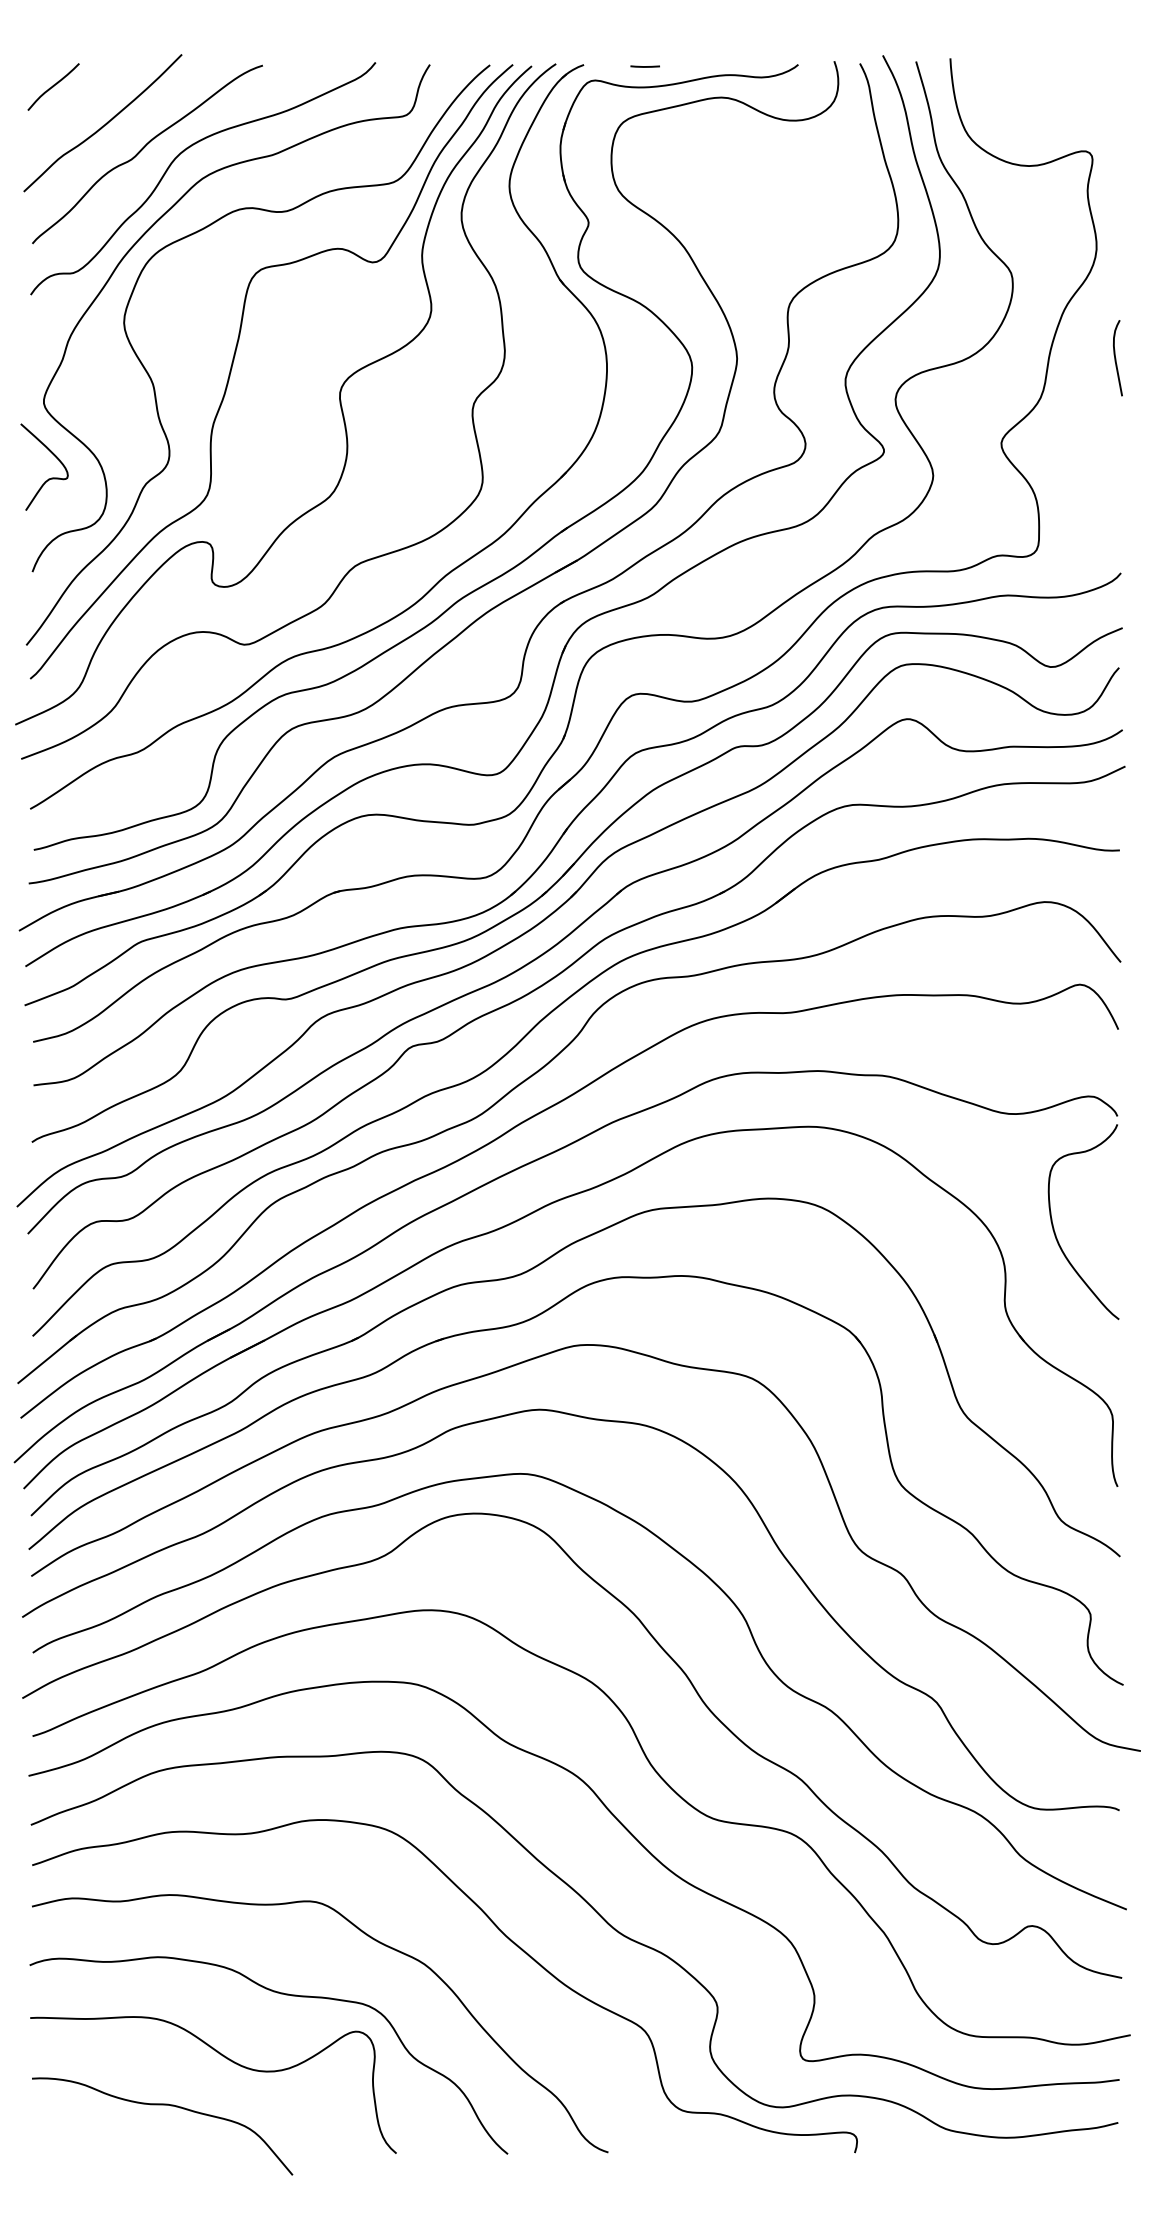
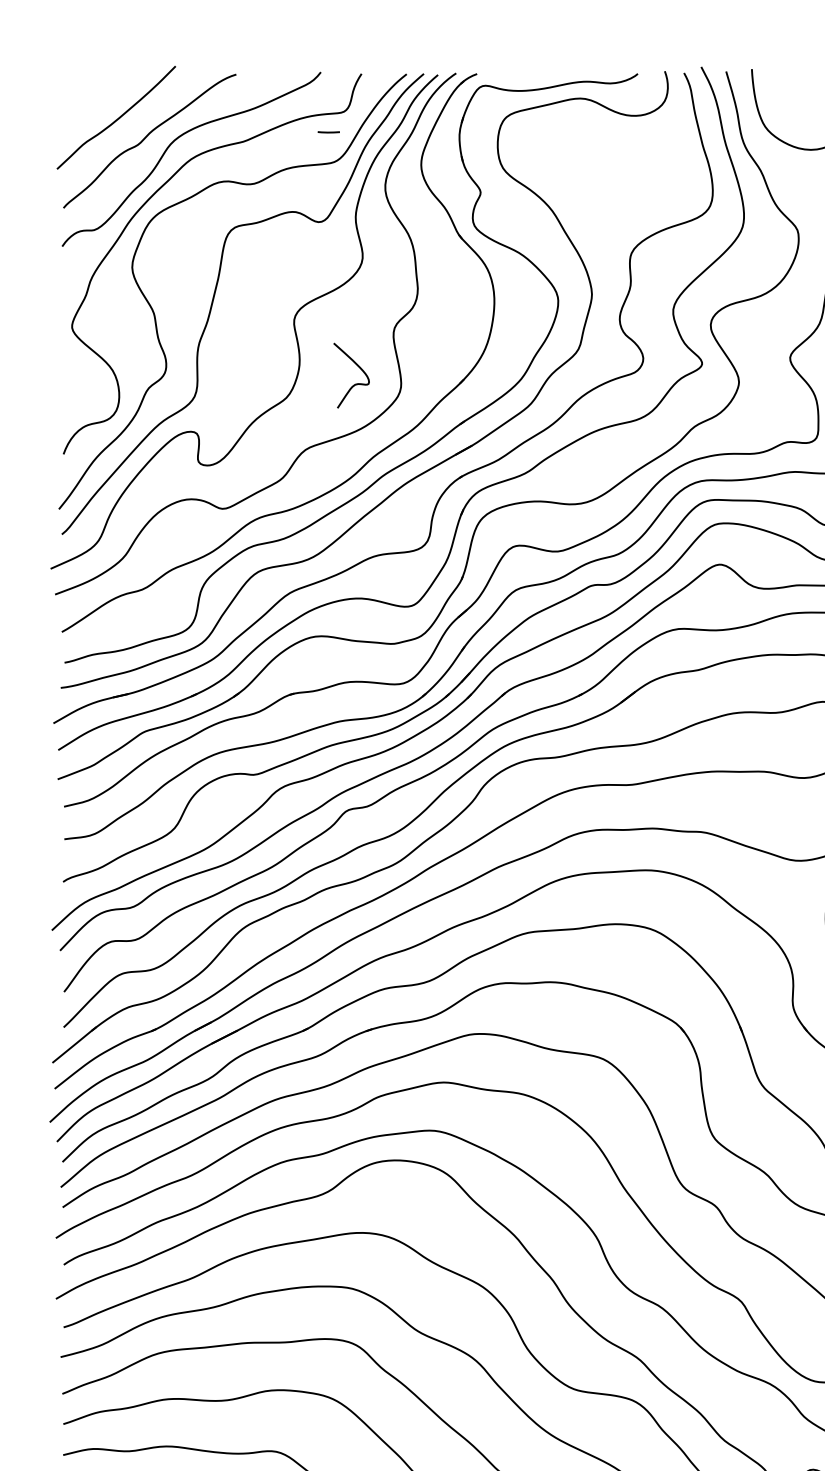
line: (644, 66) -> (328, 132), moved
curve: (53, 86) -> (79, 90), removed
curve: (48, 478) -> (354, 384), moved

